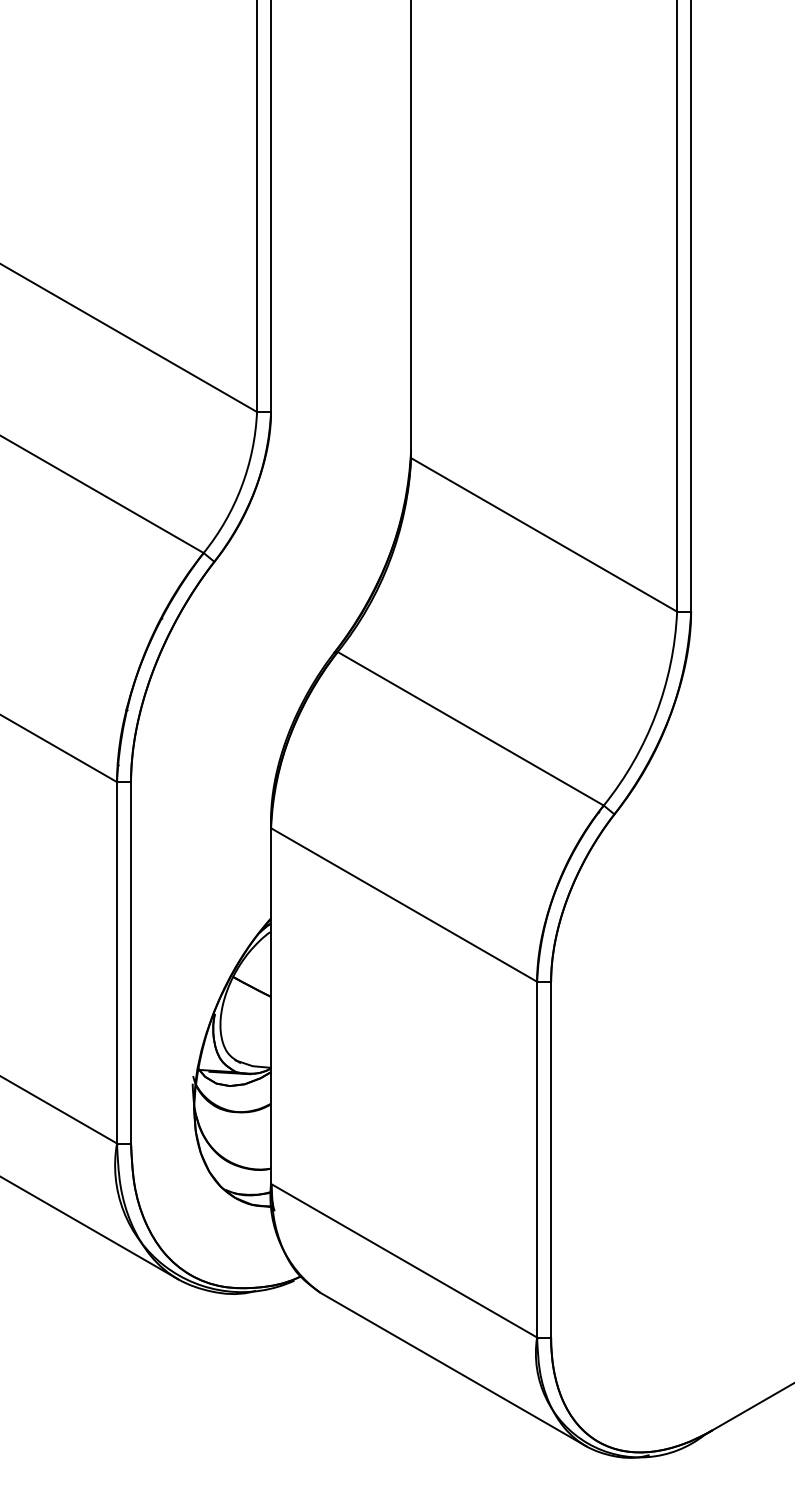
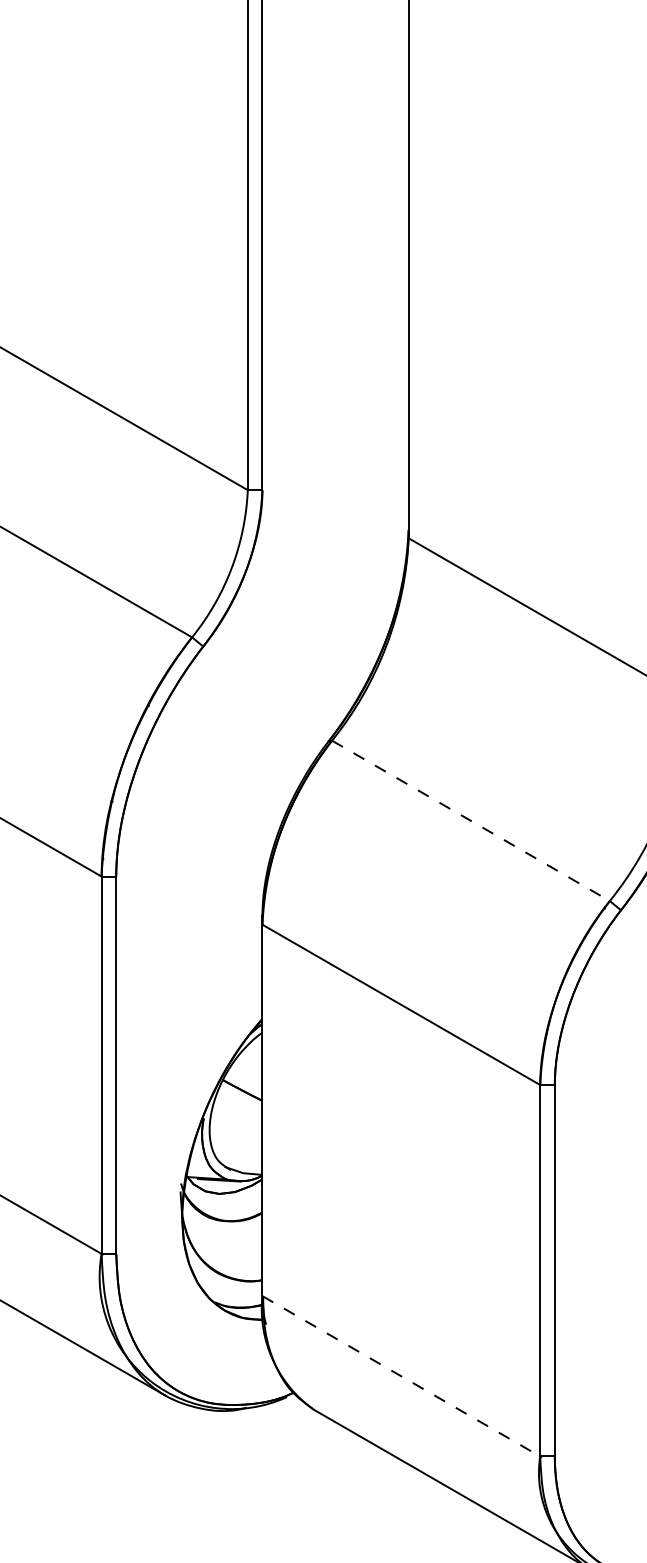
line: (470, 728) -> (470, 820), solid -> dashed
line: (404, 1260) -> (401, 1376), solid -> dashed

